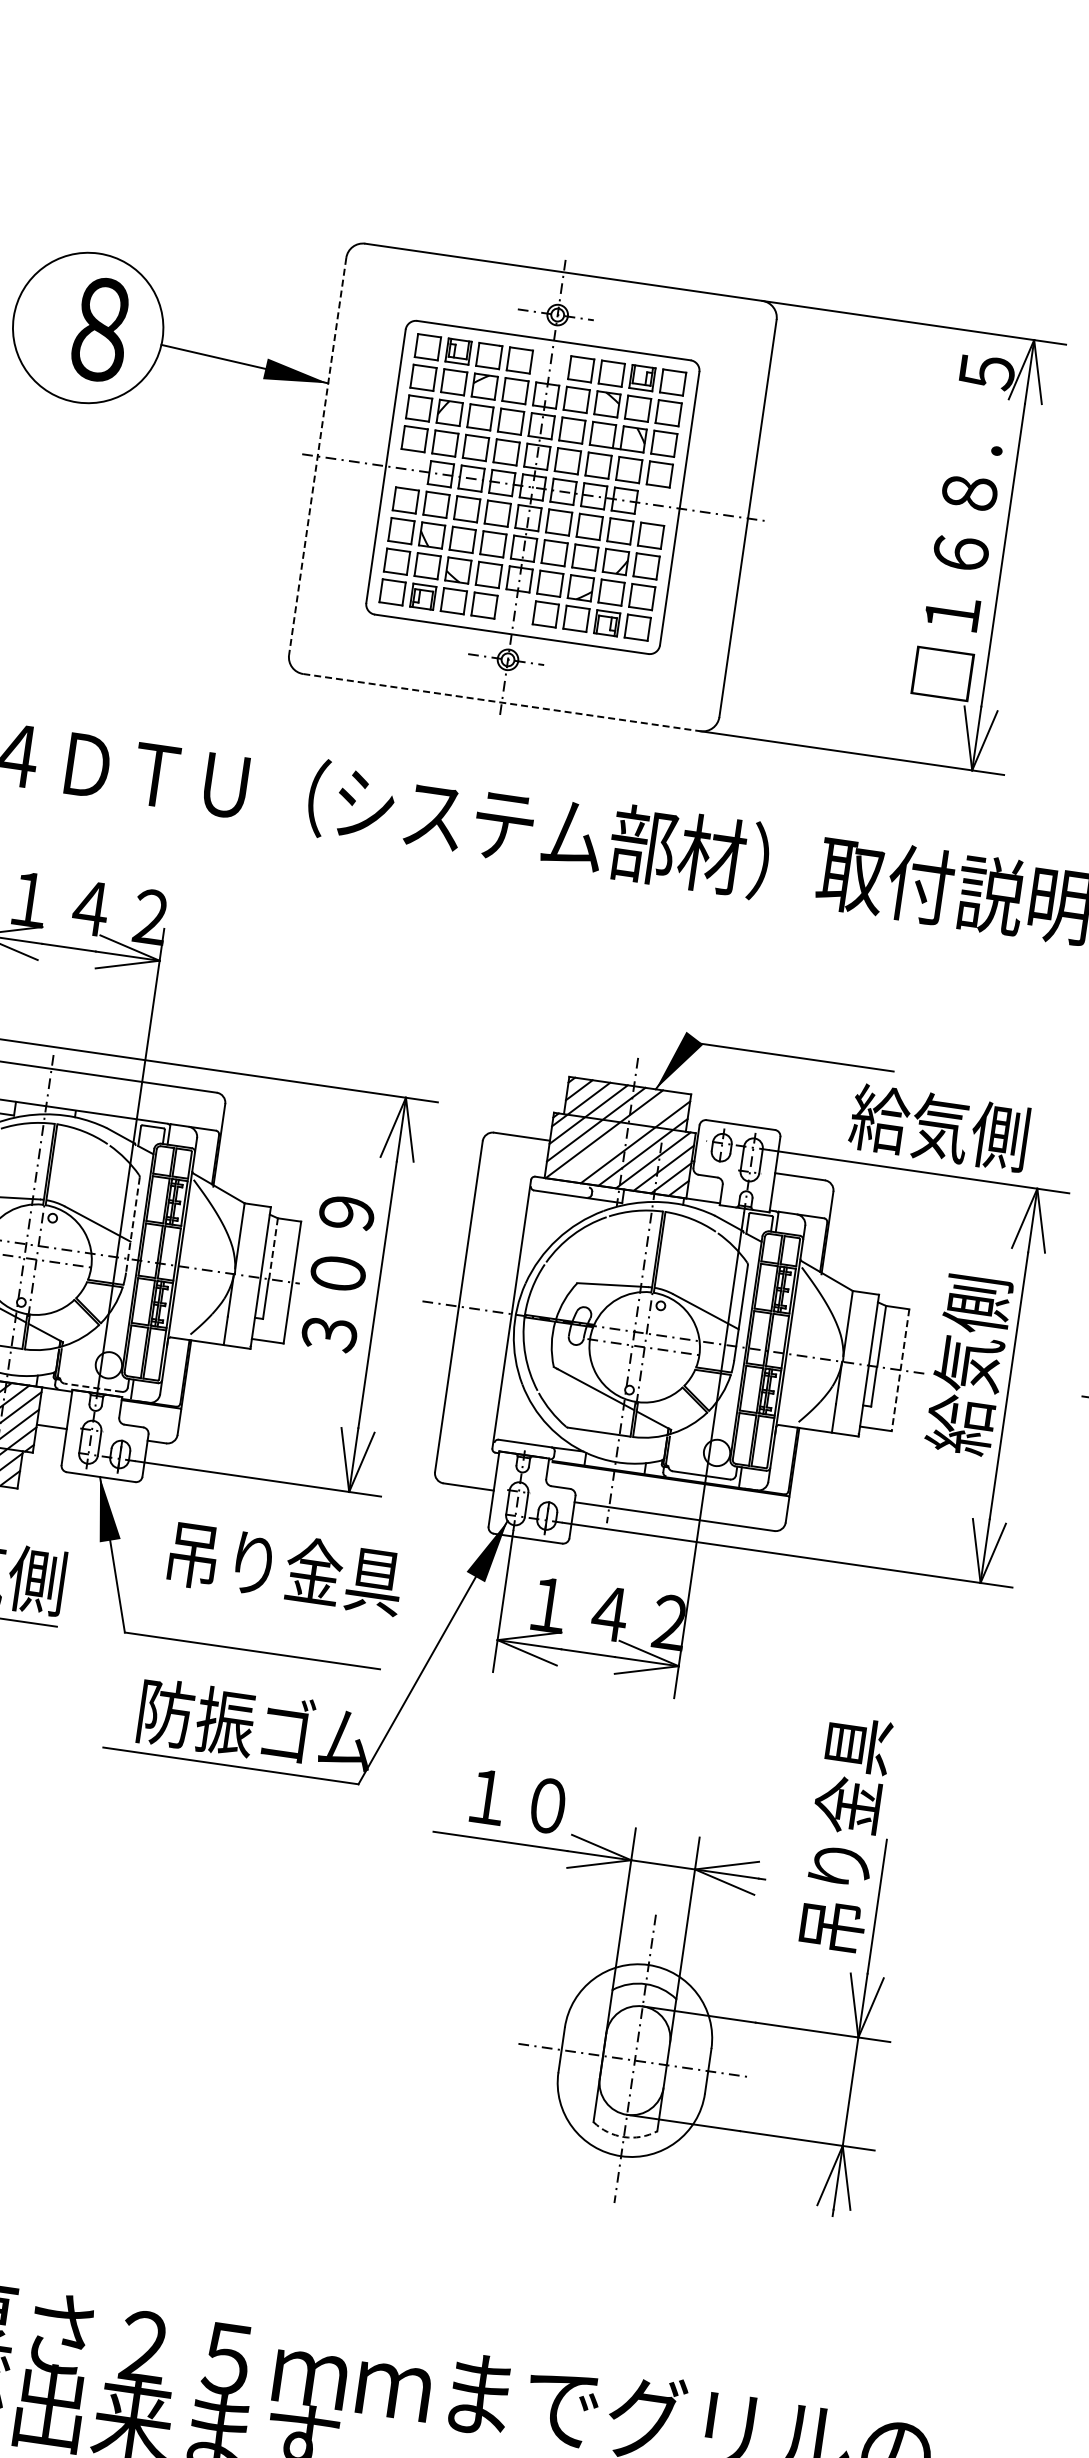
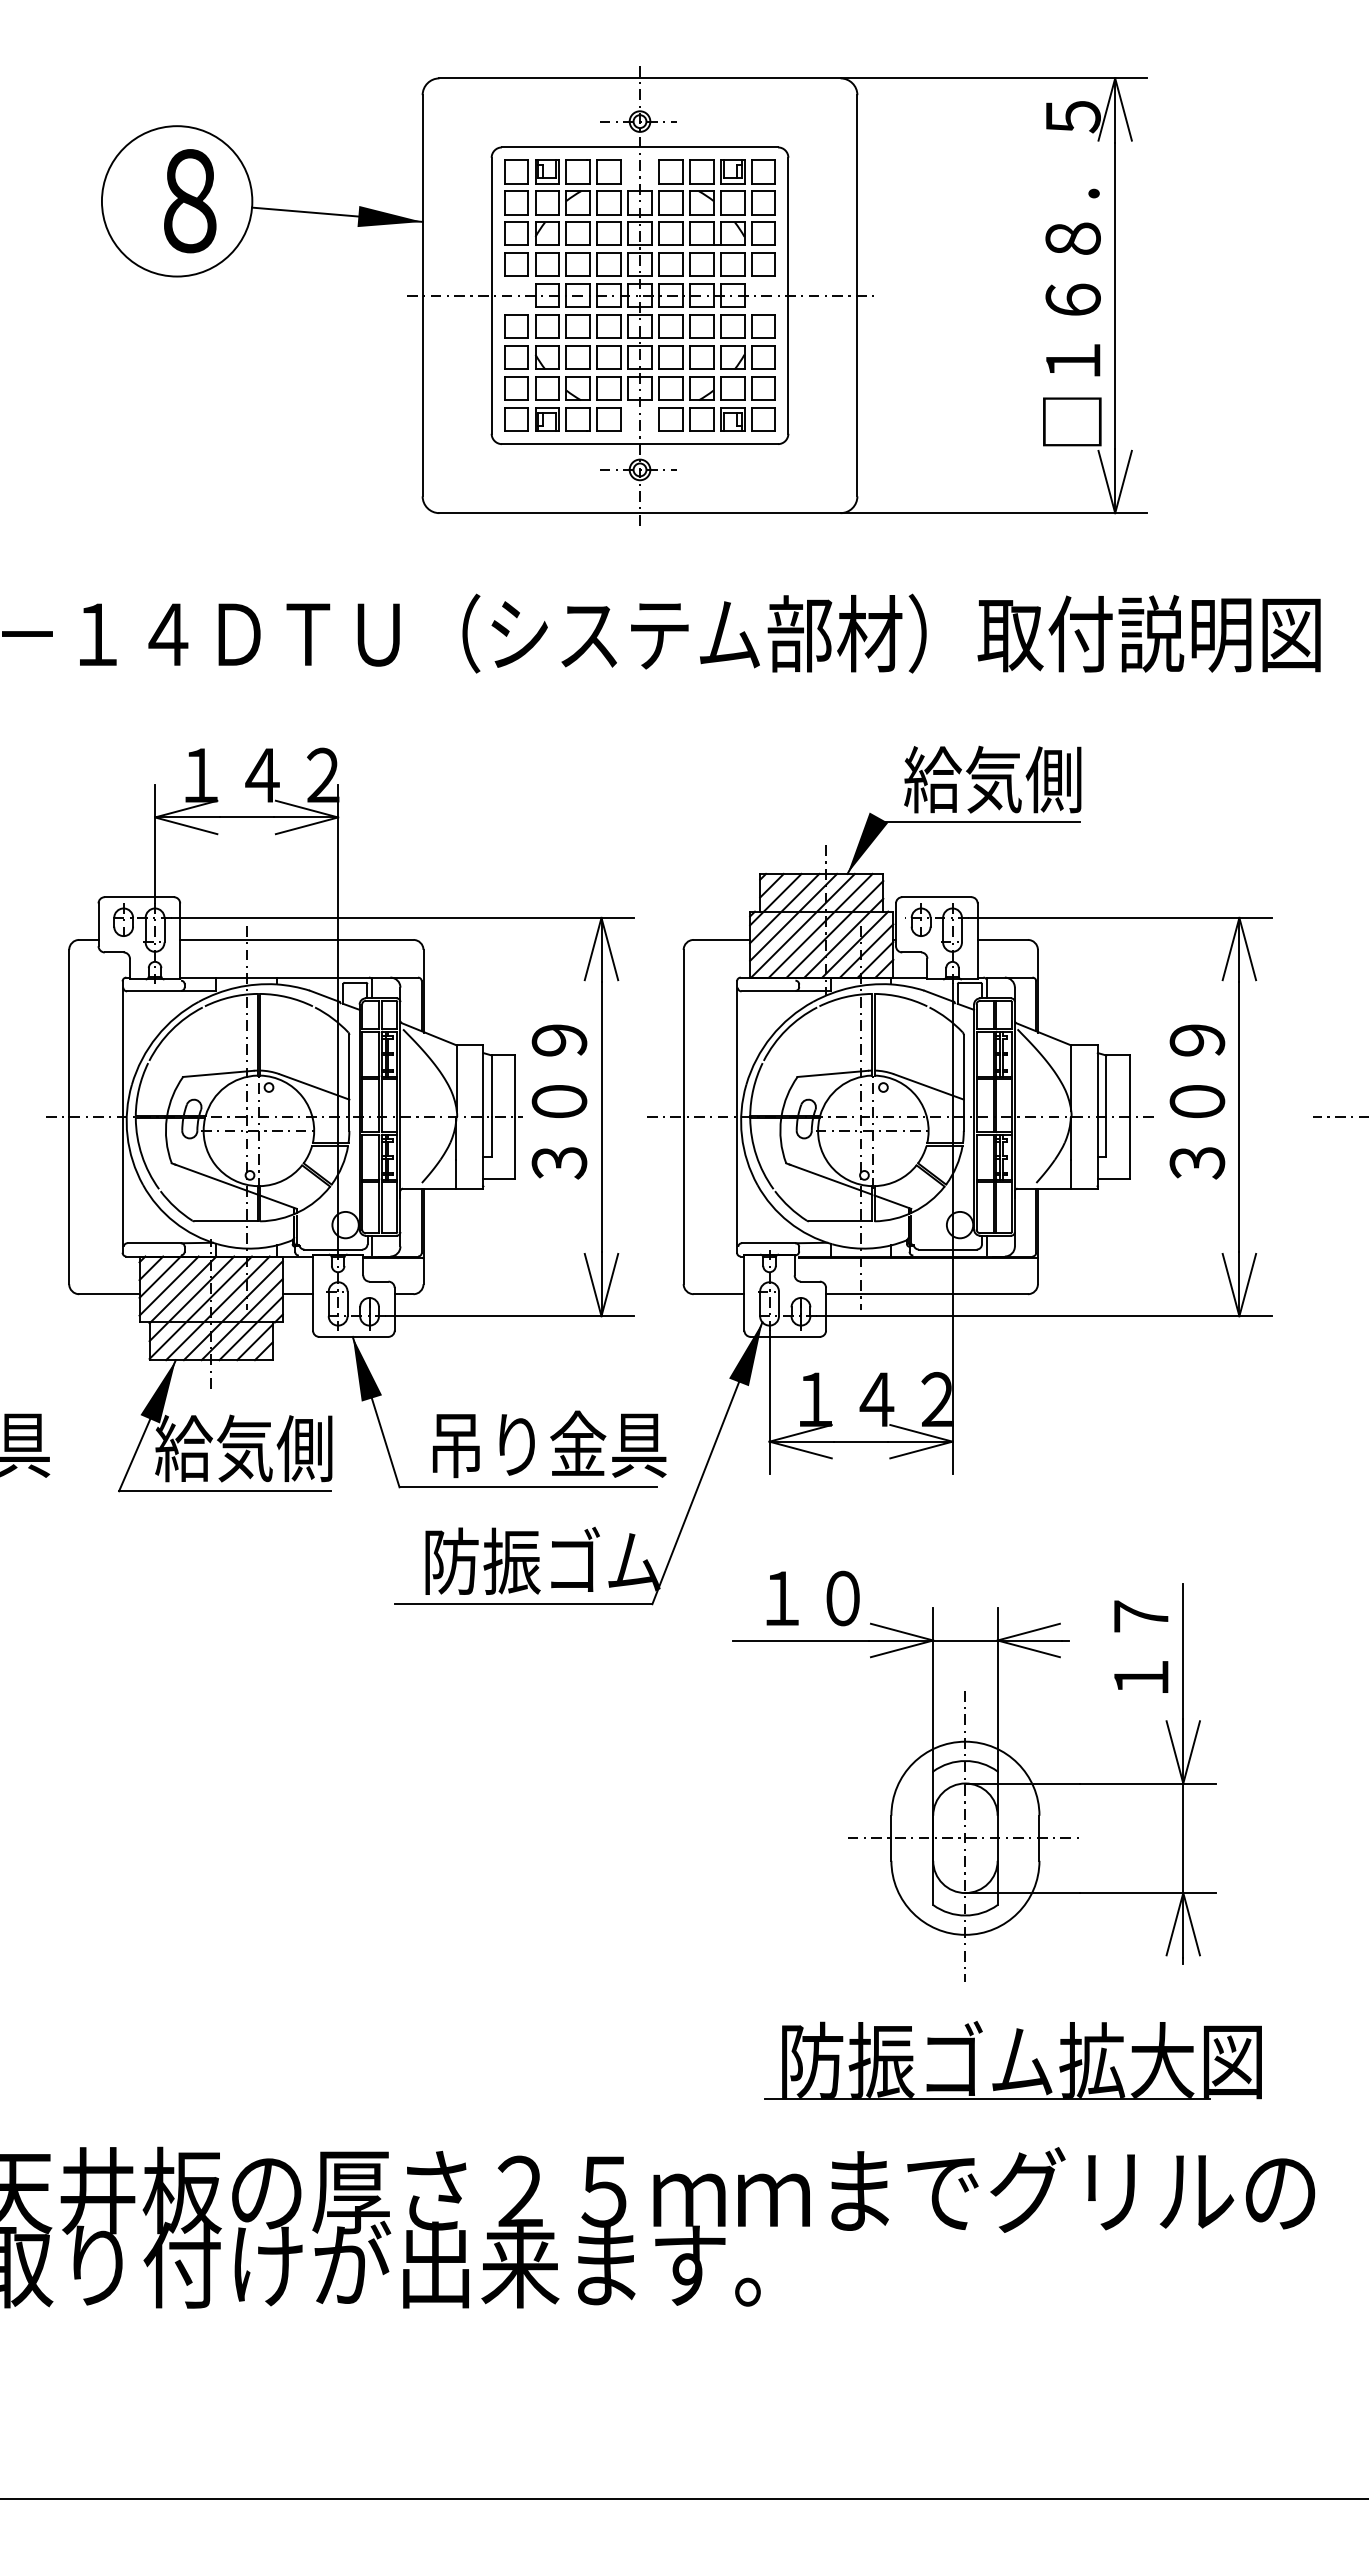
line: (317, 456) -> (422, 295), dashed -> solid
line: (502, 703) -> (640, 513), dashed -> solid
text: (939, 1127) -> (992, 779), moved
line: (621, 1136) -> (820, 925), added
line: (133, 1224) -> (349, 1082), dashed -> solid
line: (273, 1248) -> (491, 1086), dashed -> solid
text: (968, 1365) -> (1196, 1102), 給気側 -> ３０９
line: (900, 1370) -> (1129, 1117), dashed -> solid
line: (93, 1387) -> (333, 1249), dashed -> solid
text: (285, 1567) -> (549, 1444), moved
text: (844, 1833) -> (1140, 1583), 吊り金具 -> １７
arc: (623, 2137) -> (965, 1915), dashed -> solid
part: (649, 2287) -> (1012, 2060), added

